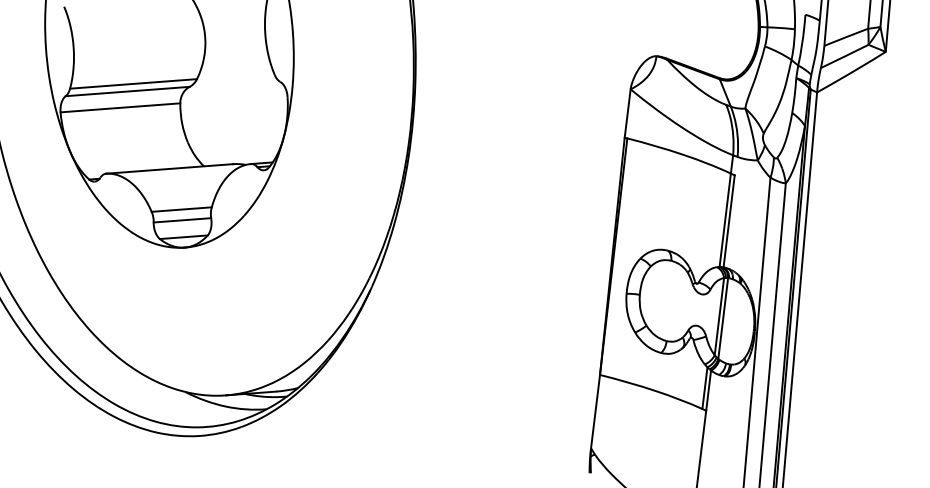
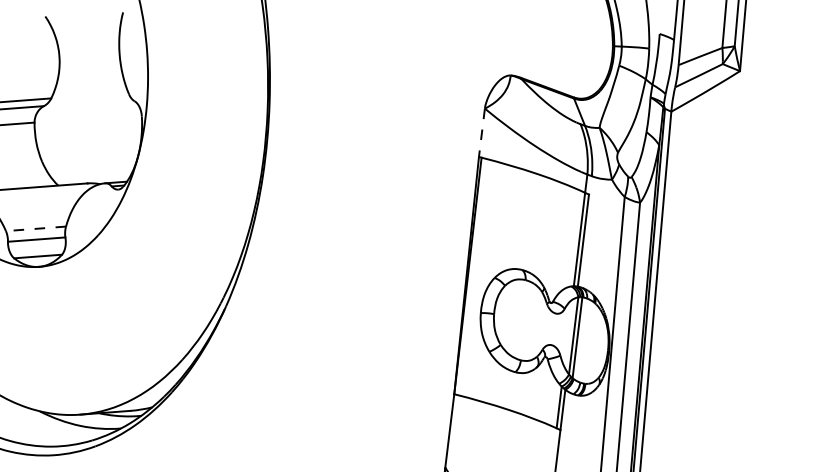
line: (627, 114) -> (481, 133), solid -> dashed
line: (181, 209) -> (35, 228), solid -> dashed

